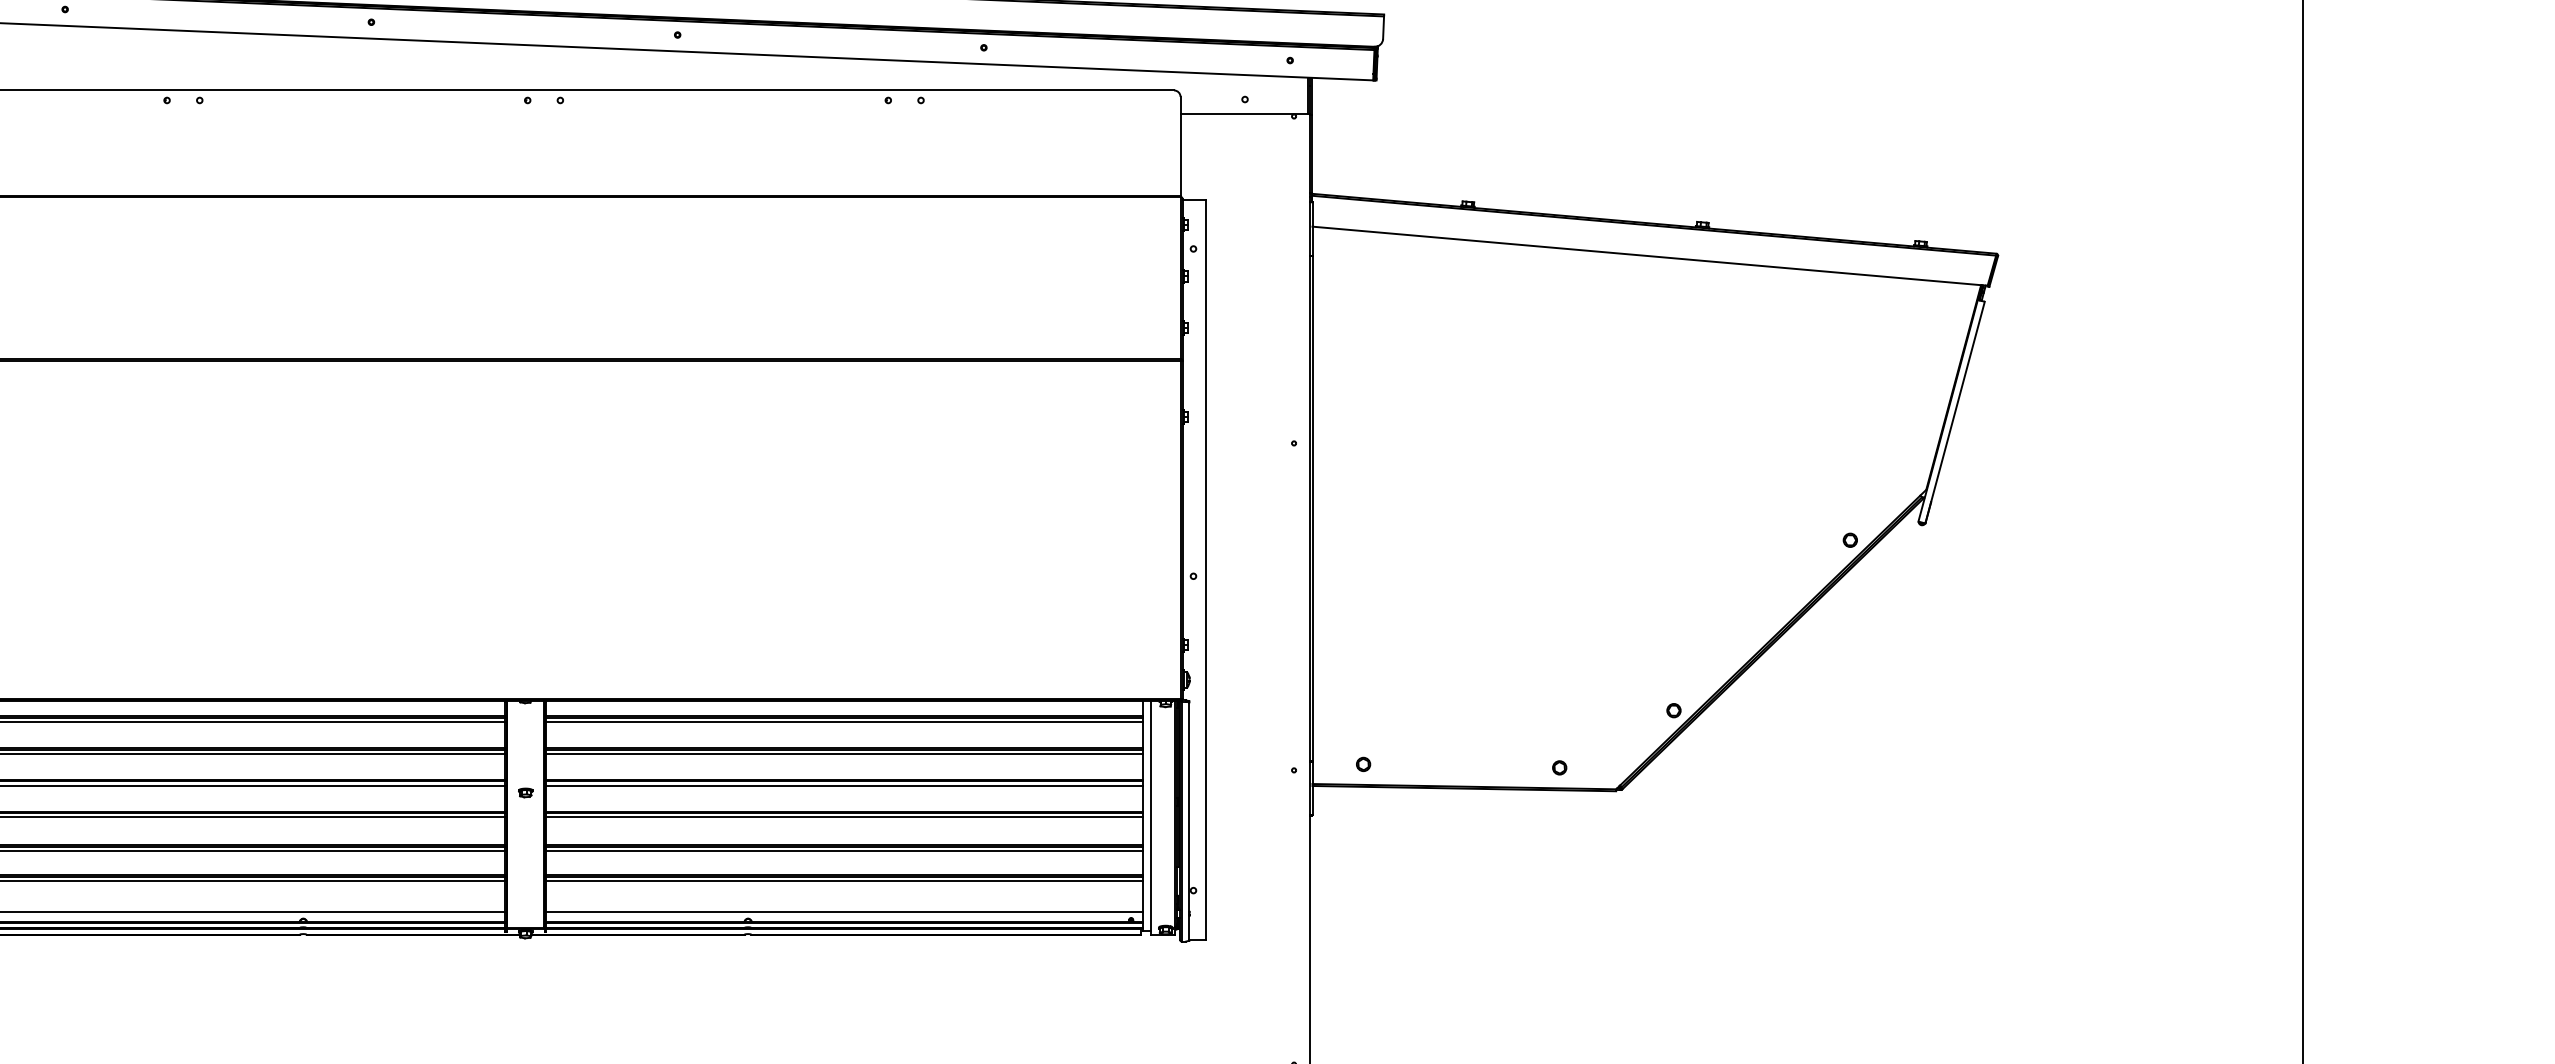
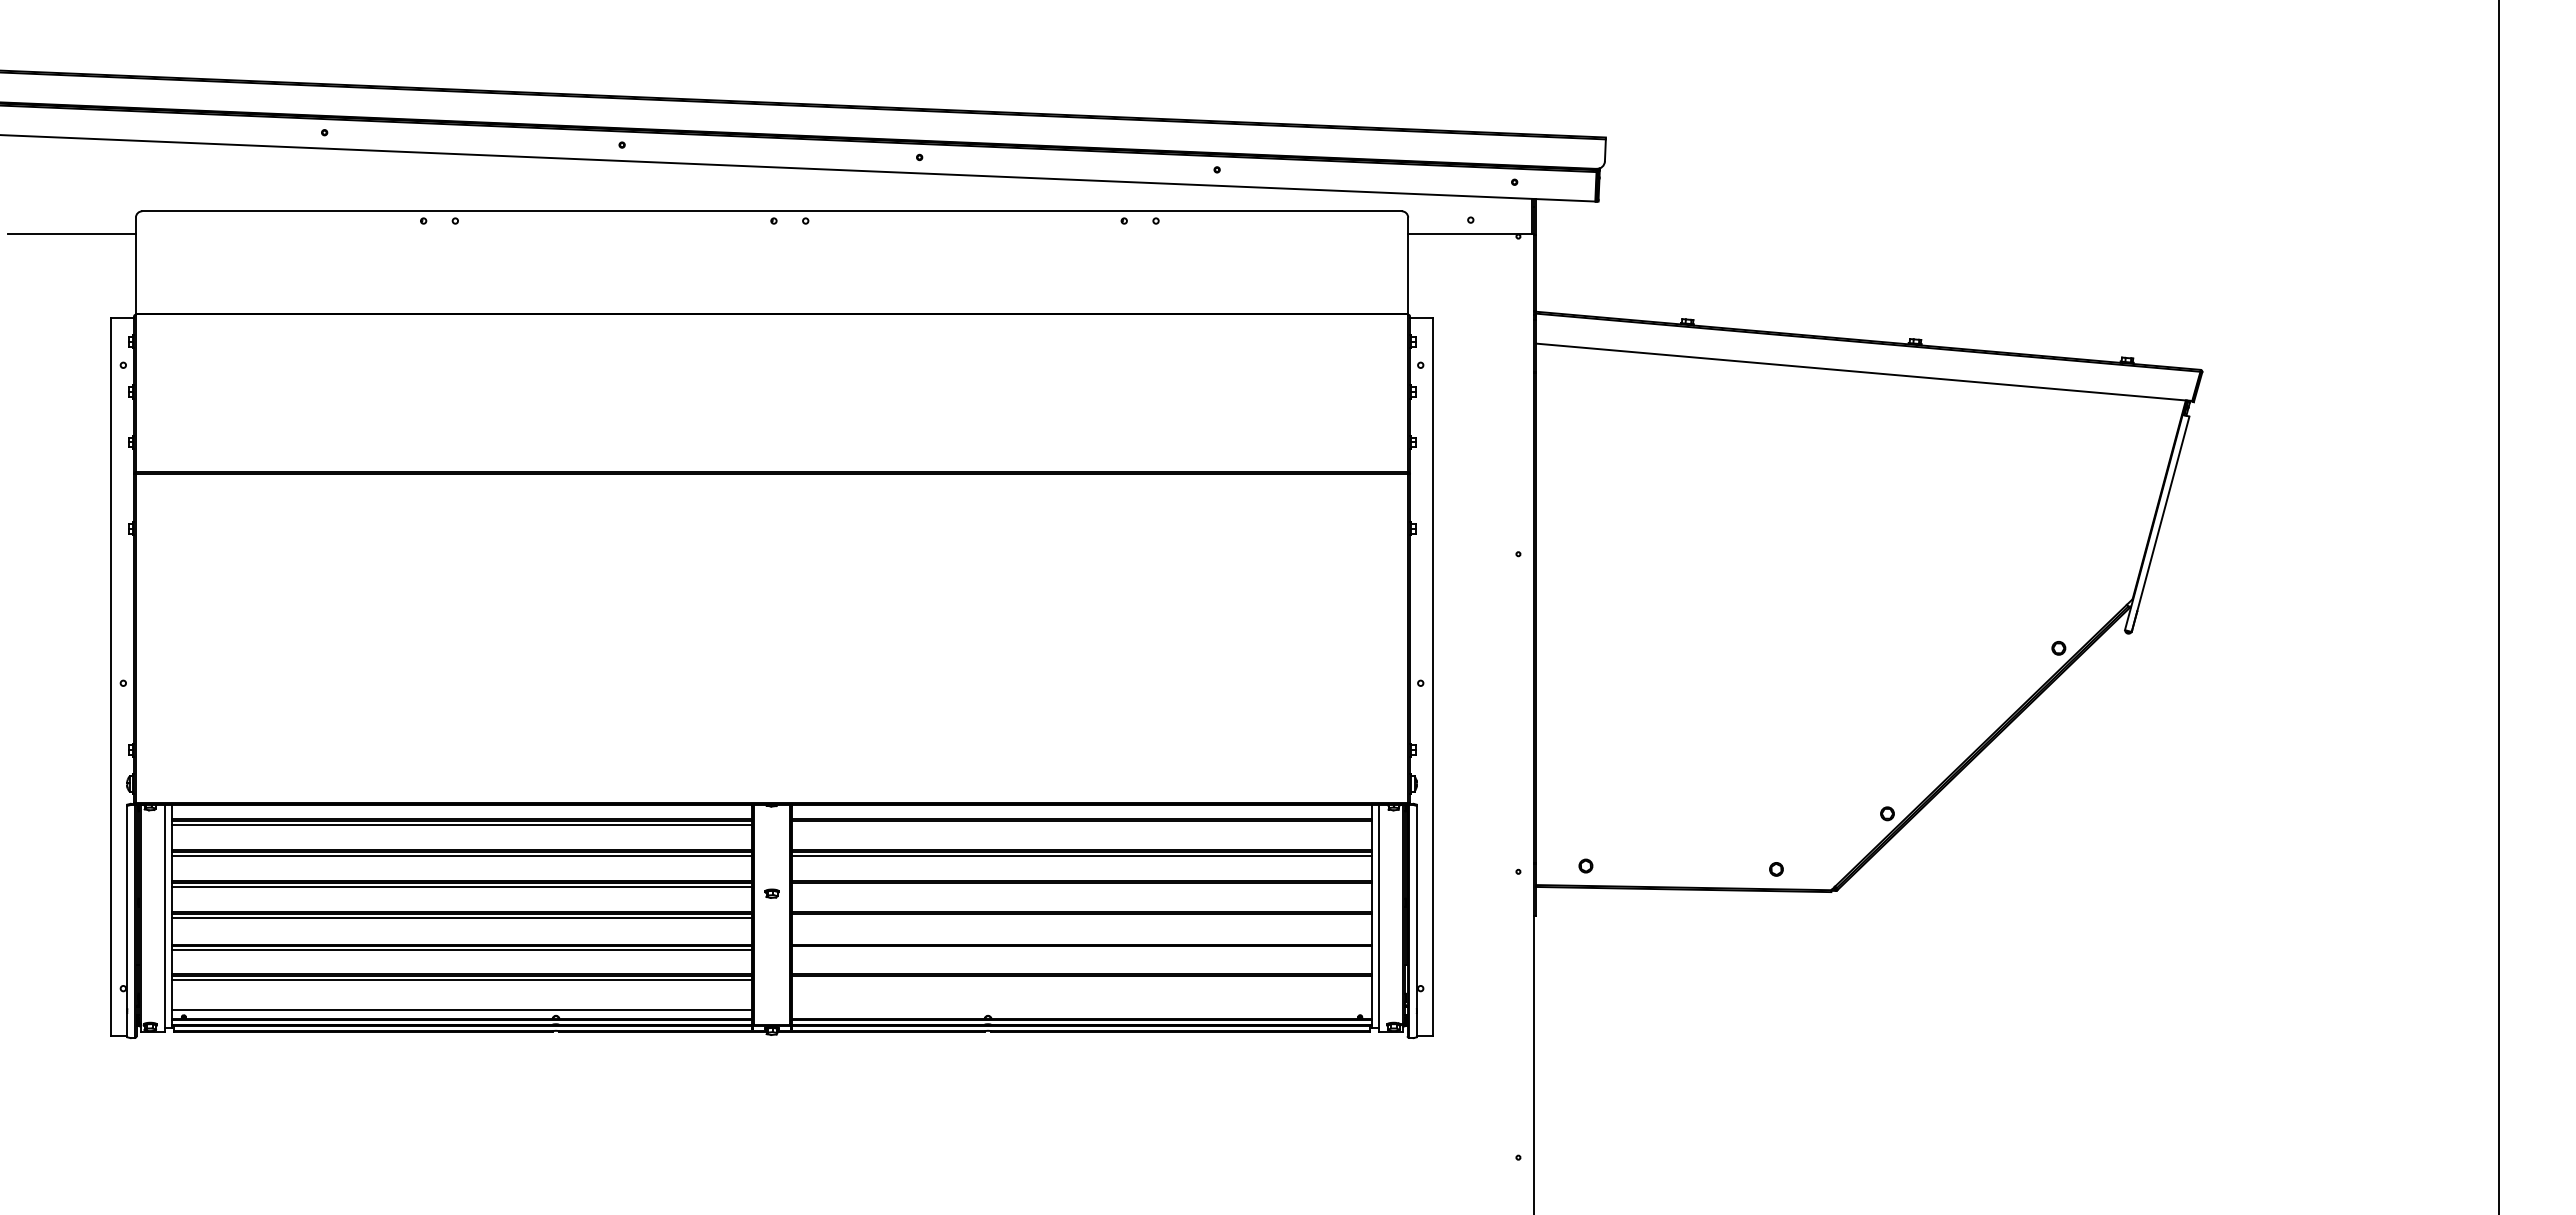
line: (844, 721) -> (1081, 824), removed
line: (844, 785) -> (1081, 886), removed
line: (844, 817) -> (1081, 917), removed
line: (844, 851) -> (1081, 950), removed
line: (844, 881) -> (1081, 979), removed
line: (844, 912) -> (1081, 1009), removed

